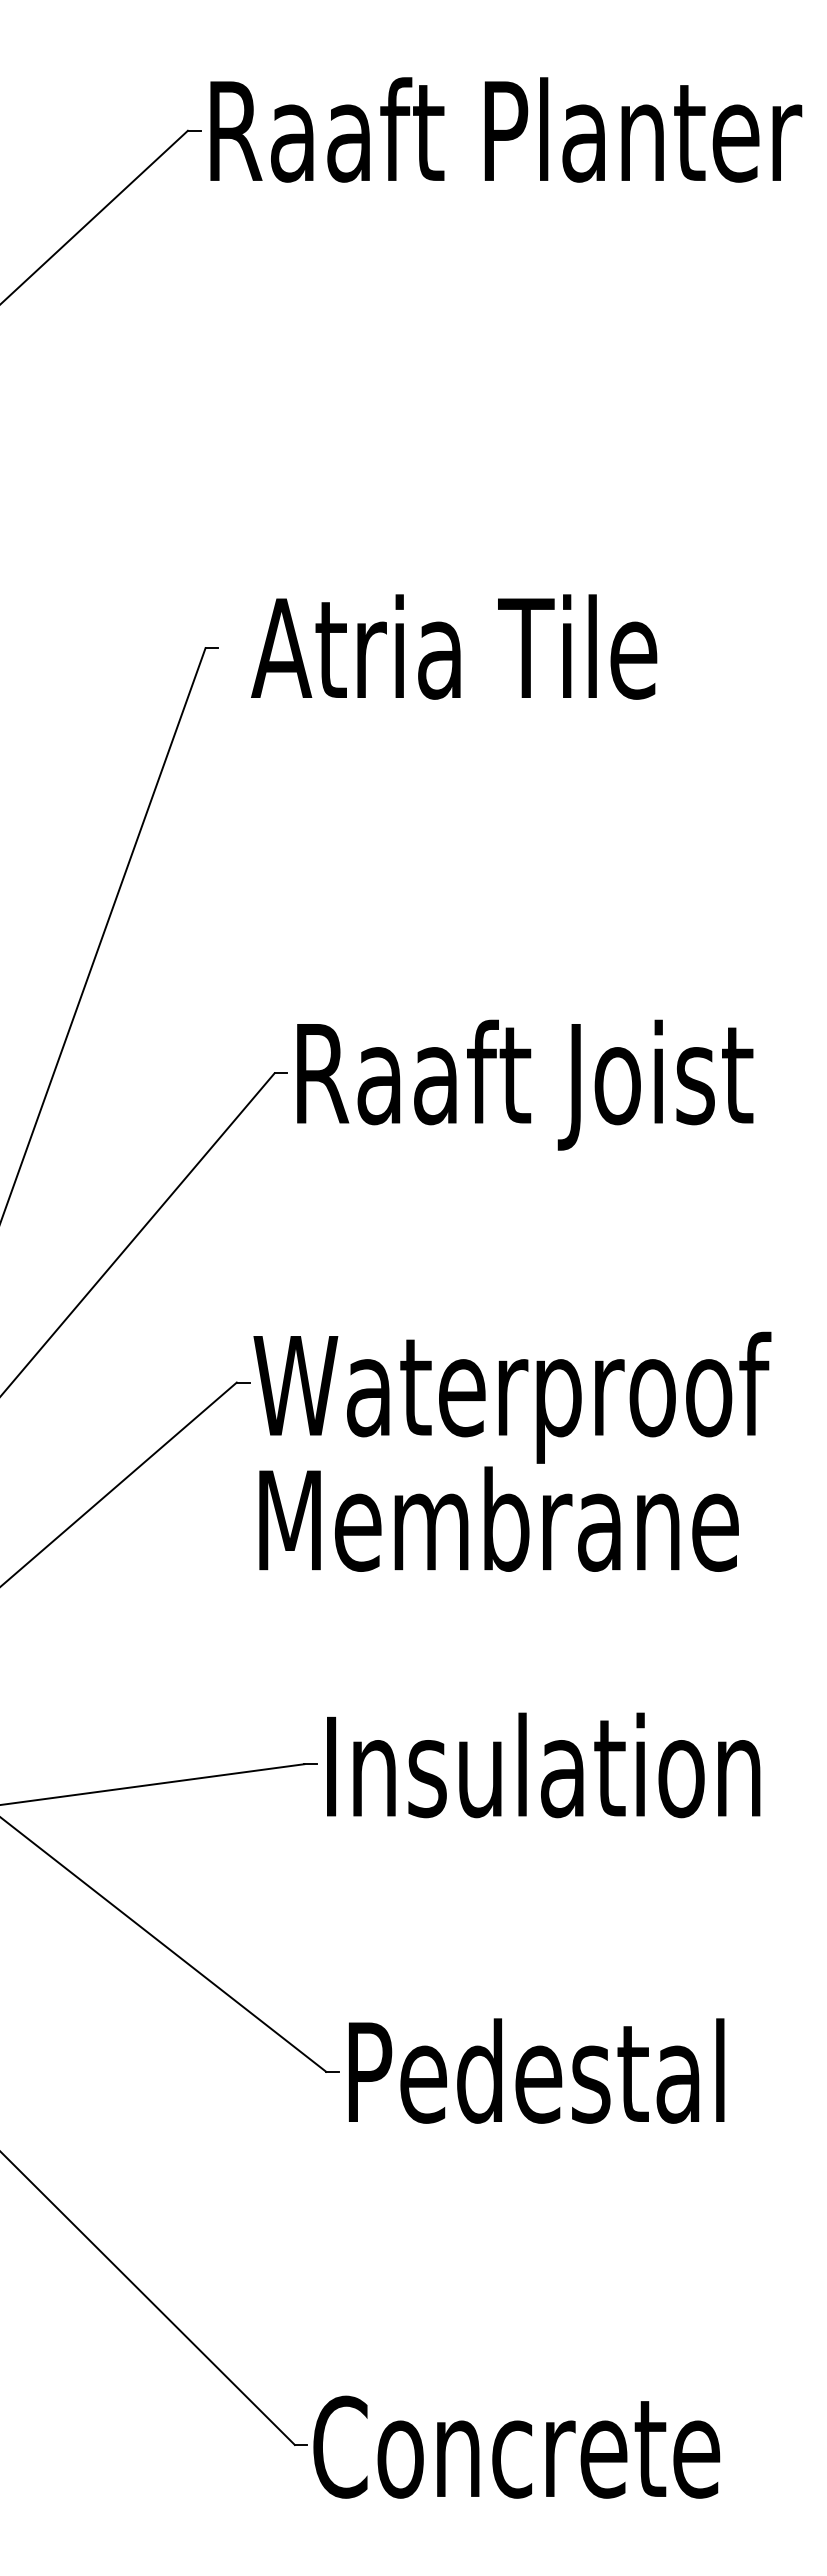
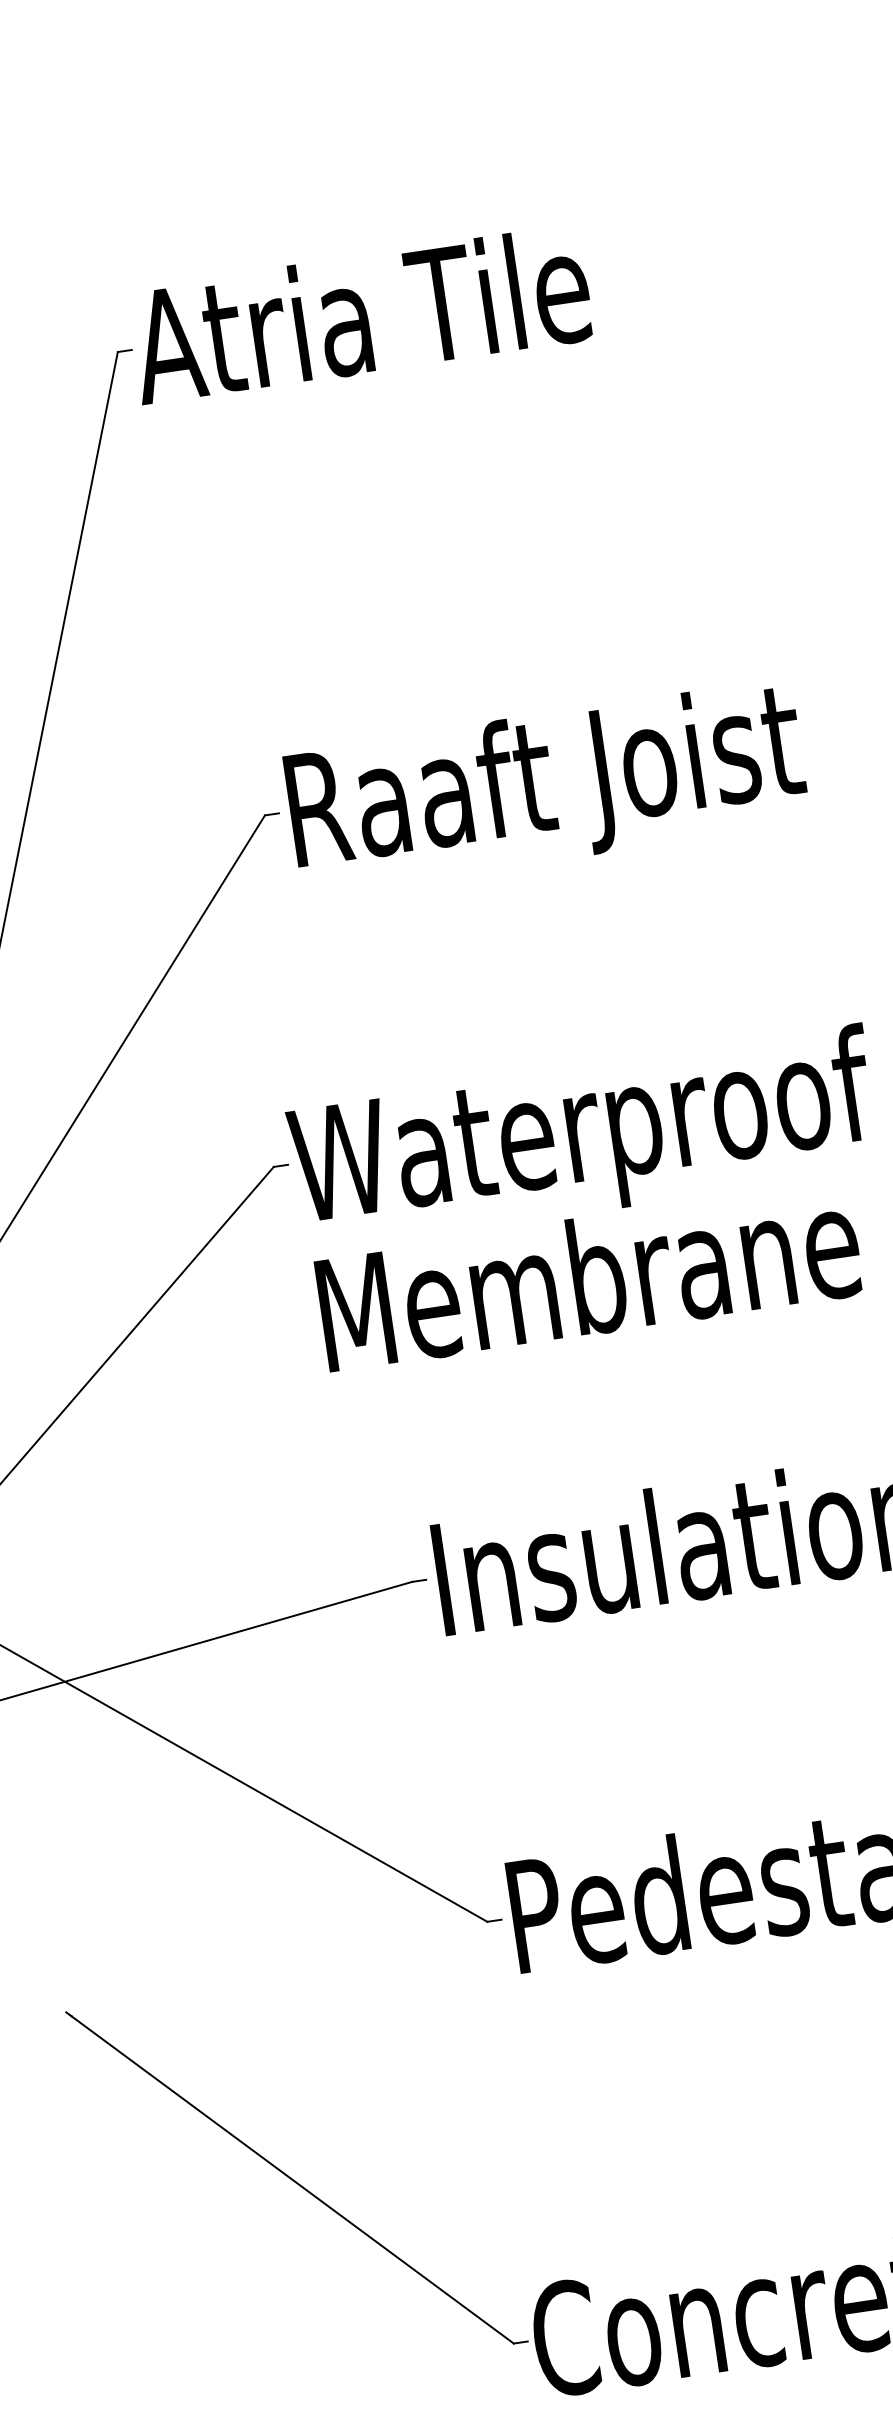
text: (454, 646) -> (360, 314), moved

